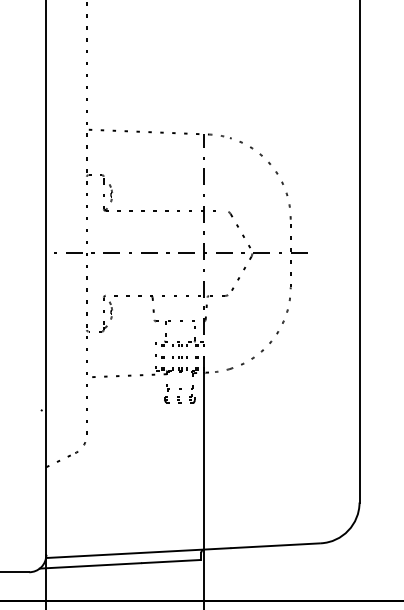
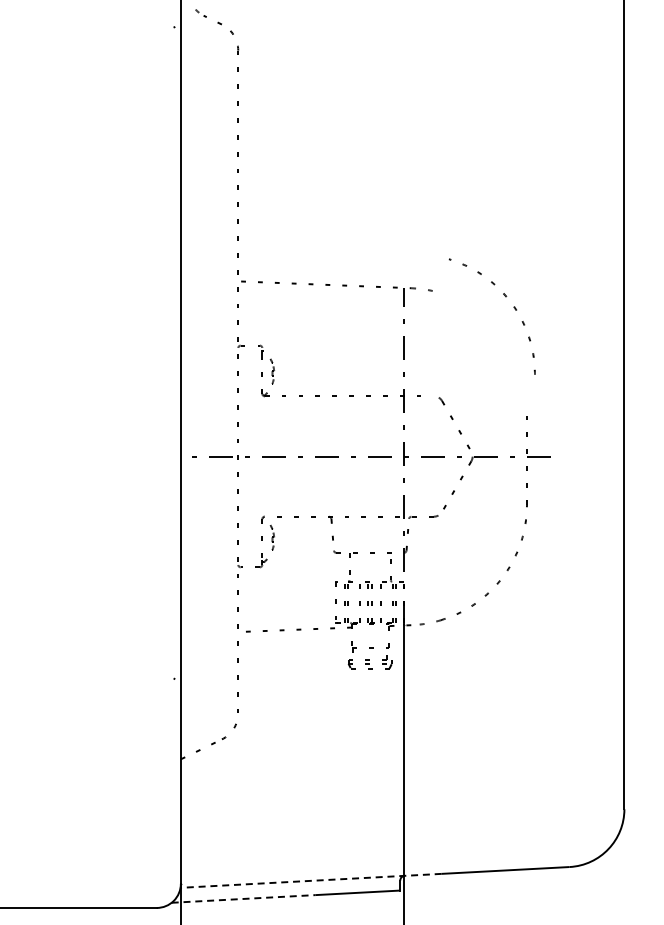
curve: (269, 165) -> (505, 297), moved
line: (138, 552) -> (311, 880), solid -> dashed
line: (90, 565) -> (243, 898), solid -> dashed

